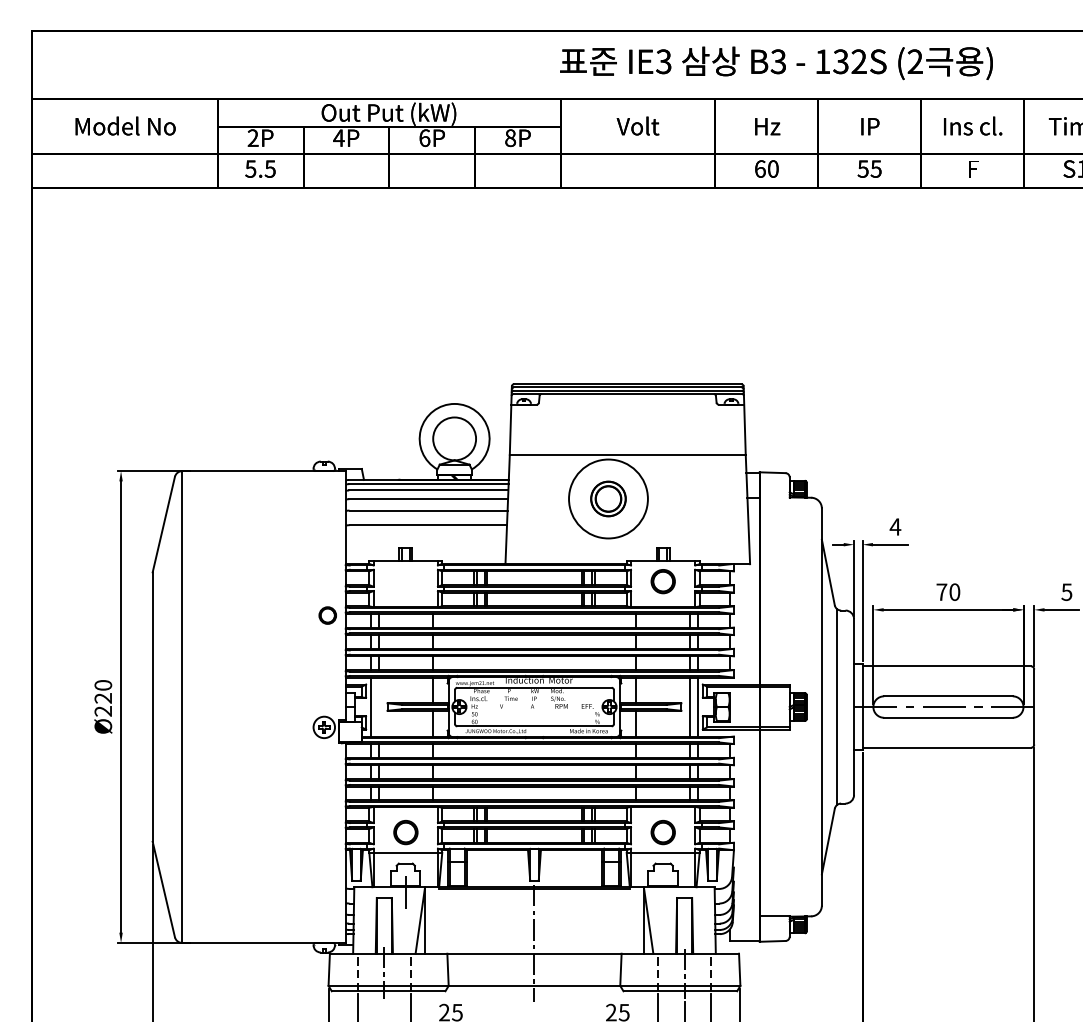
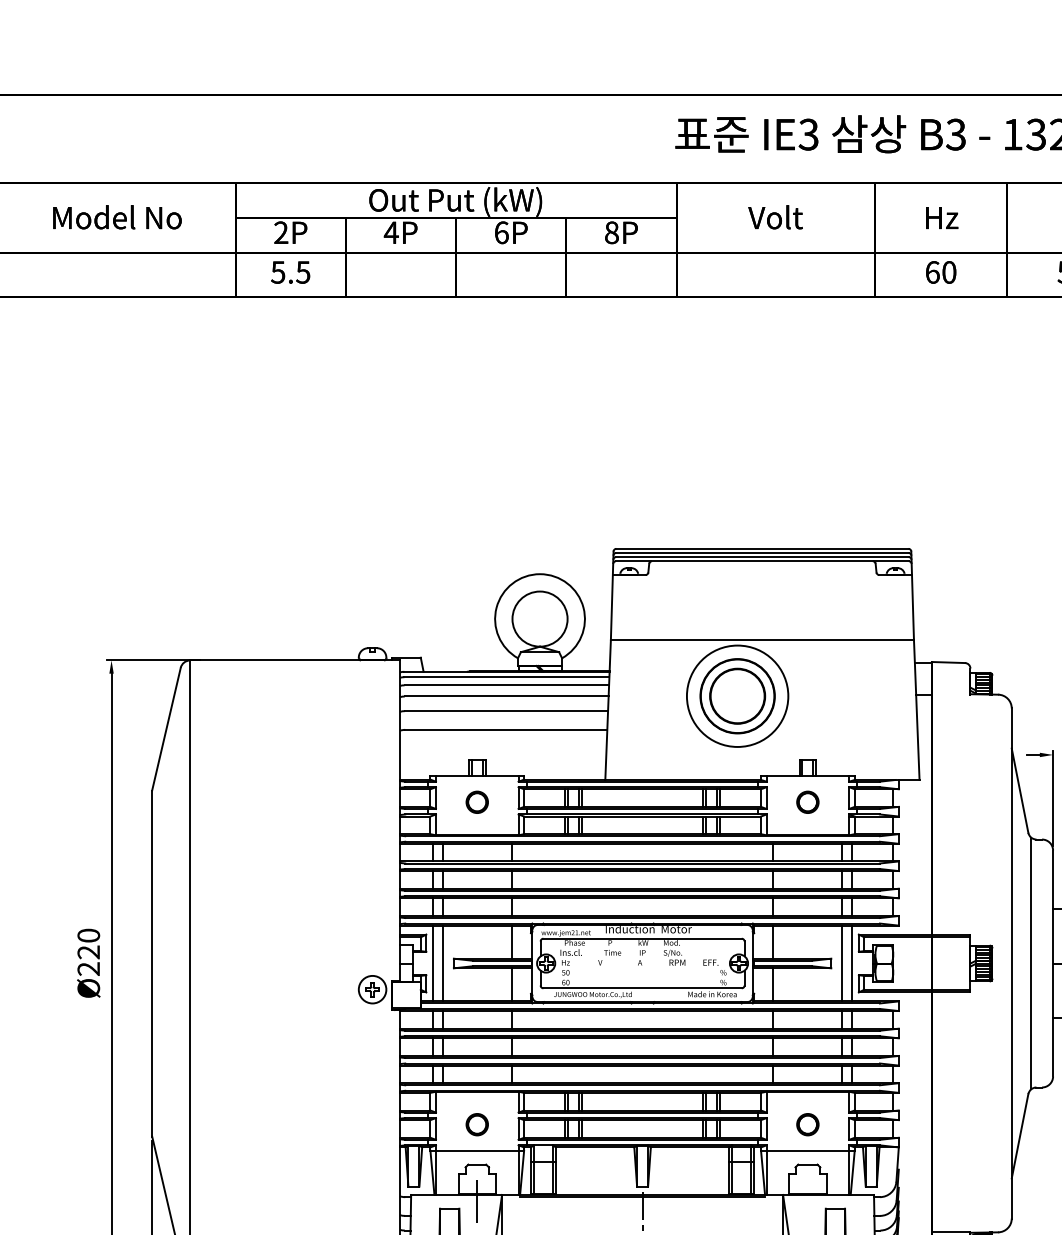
part: (608, 498) -> (737, 695), size x1.67
part: (662, 581) -> (807, 802), size x0.71
circle: (327, 615) -> (476, 802), moved
line: (378, 706) -> (442, 962), added
circle: (405, 832) -> (476, 1124), size x0.71
part: (662, 832) -> (807, 1124), size x0.71

